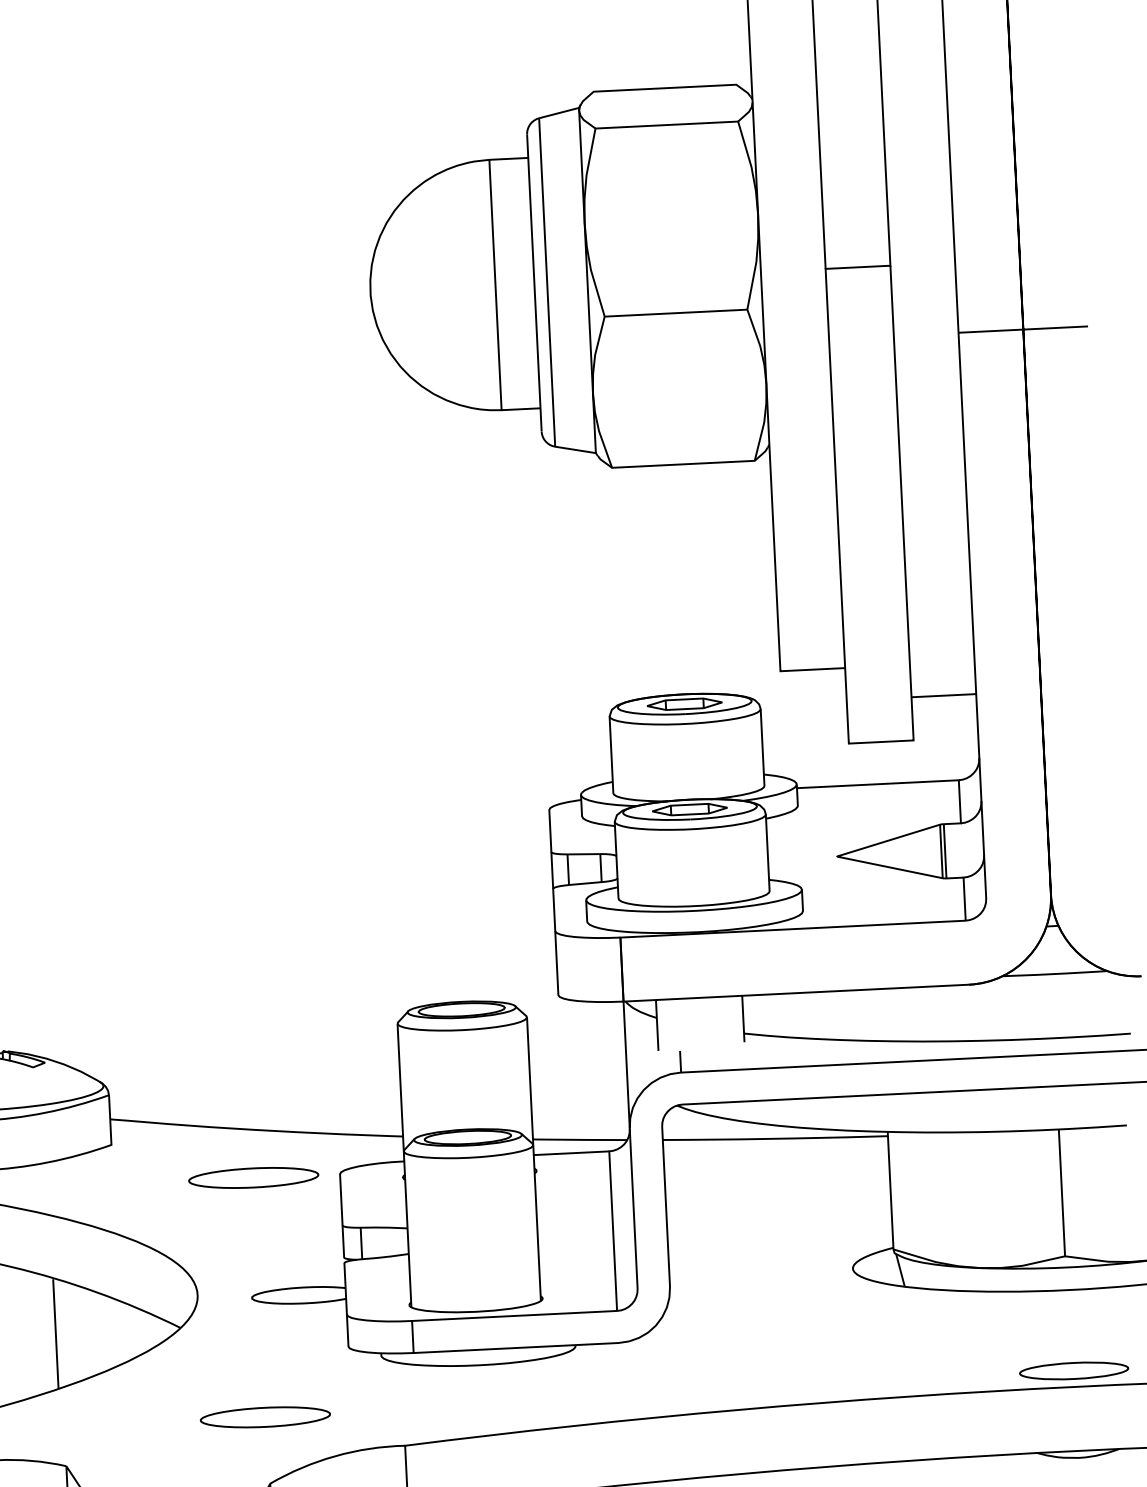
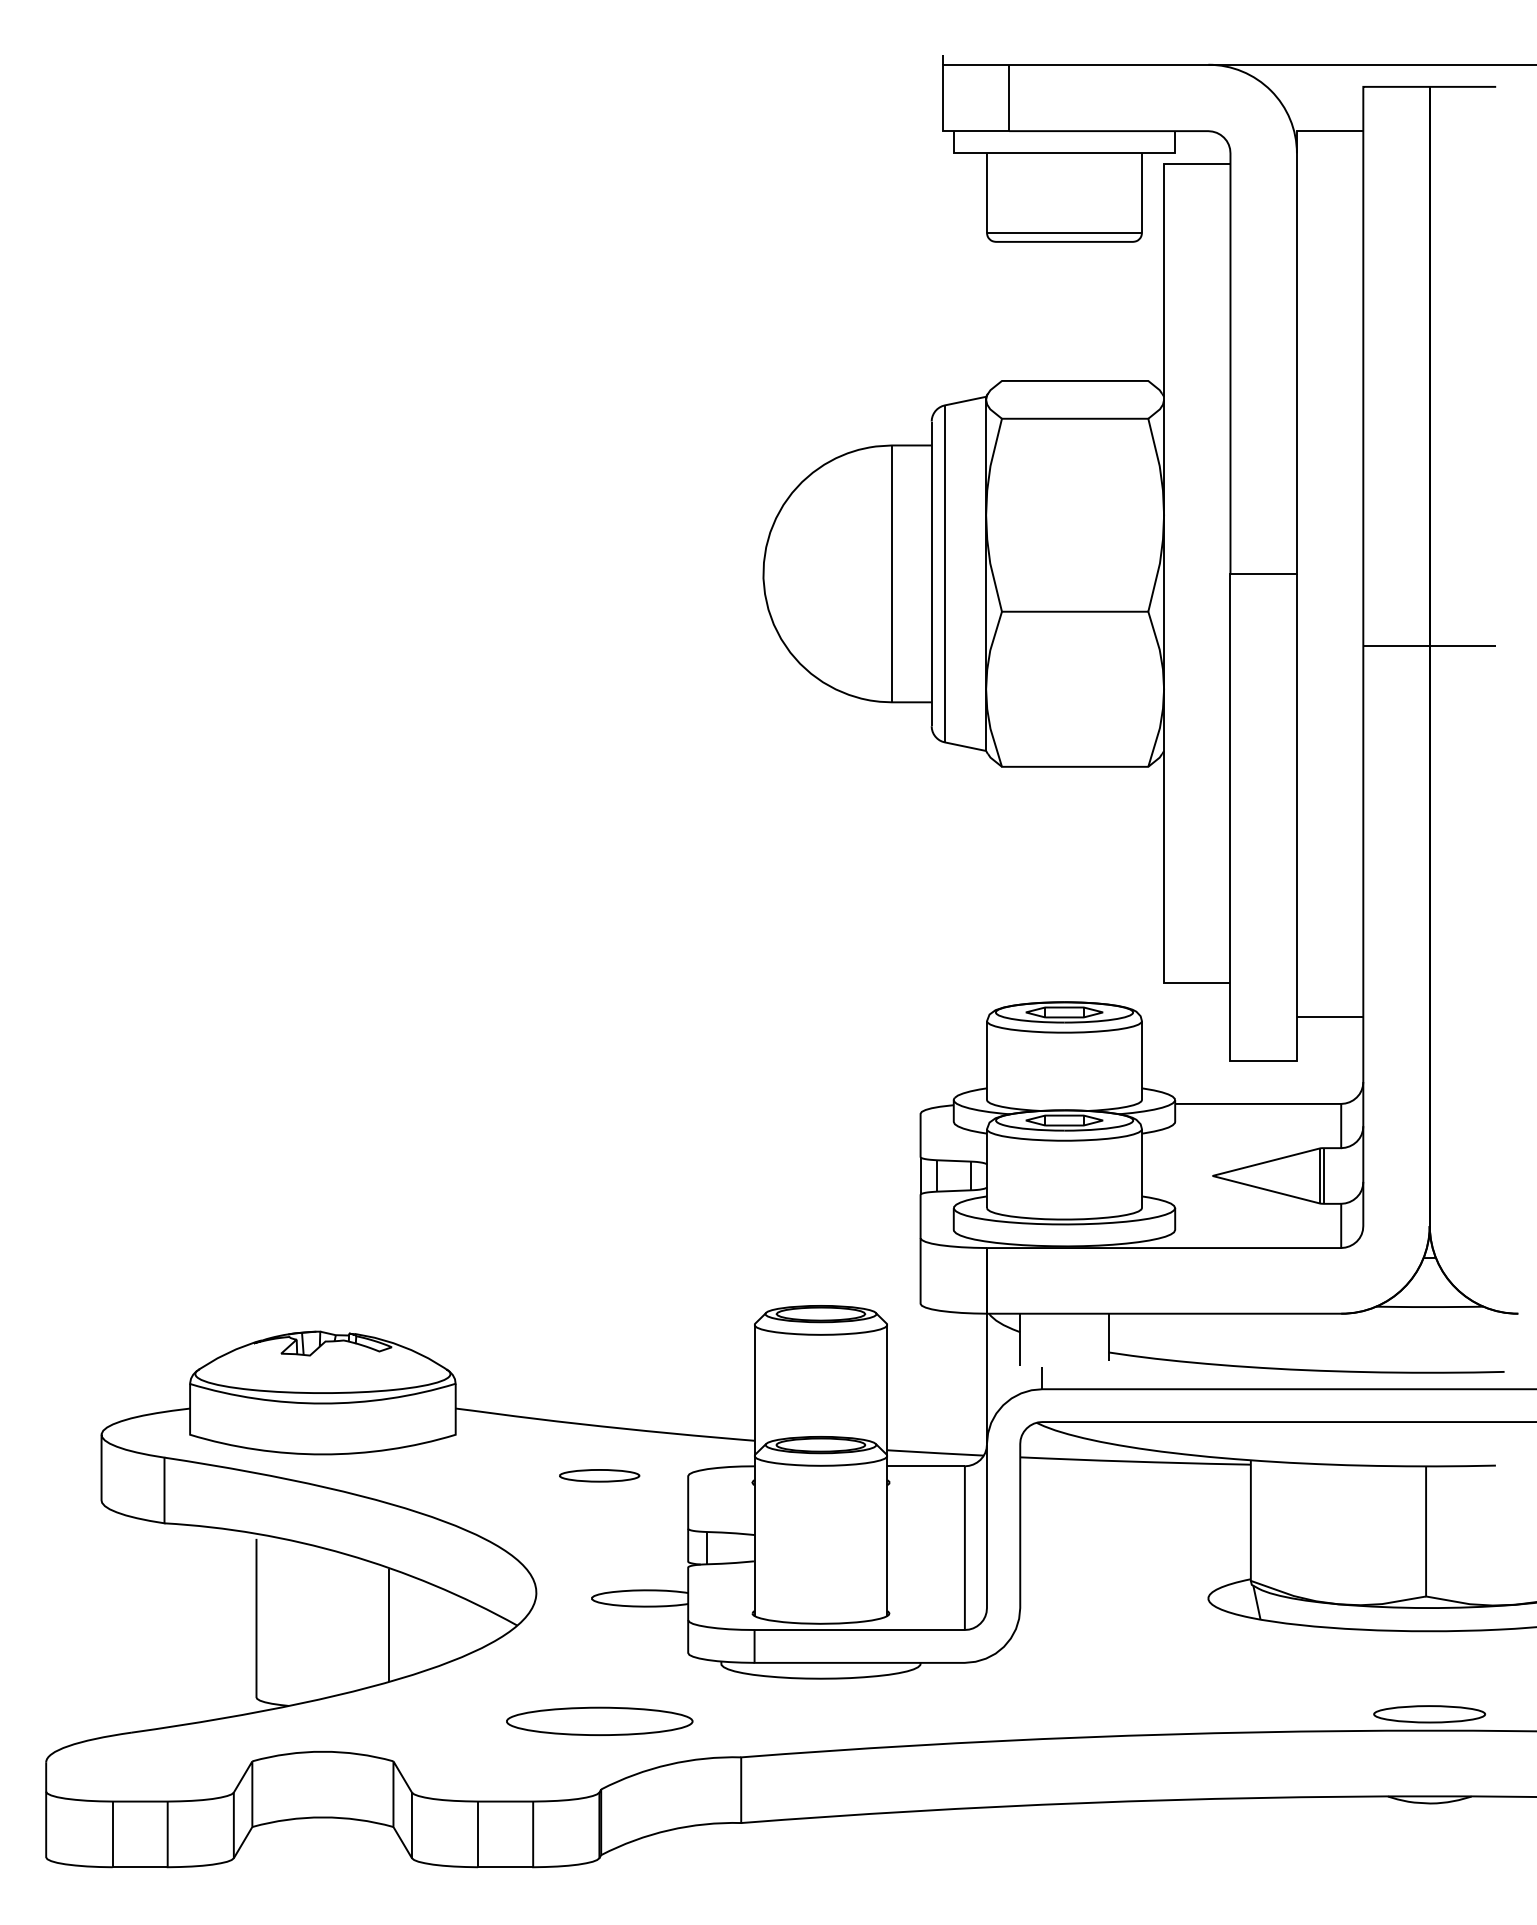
part: (253, 1177) -> (599, 1475), size x0.6
part: (265, 1416) -> (599, 1720), size x1.4

